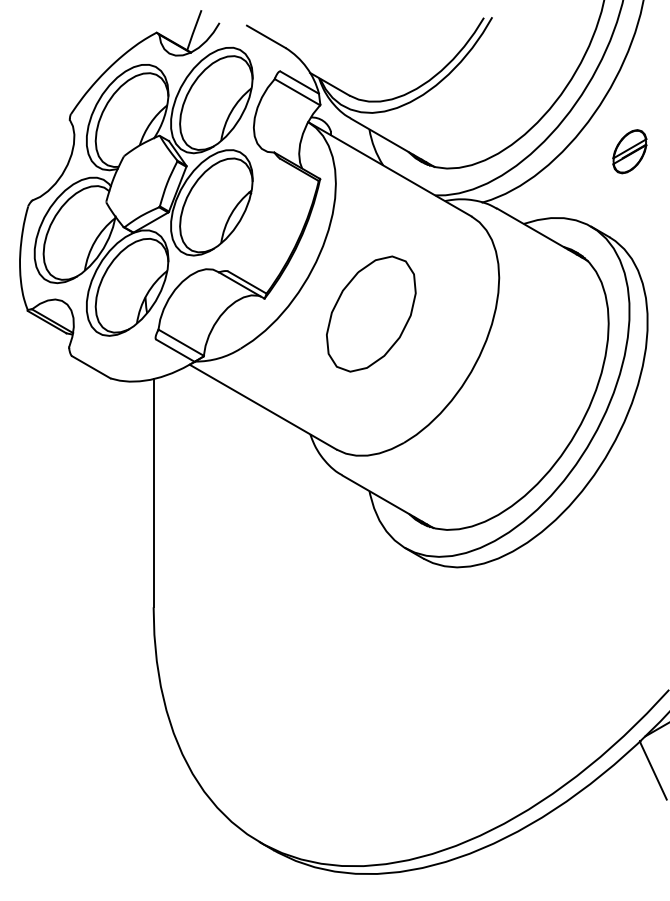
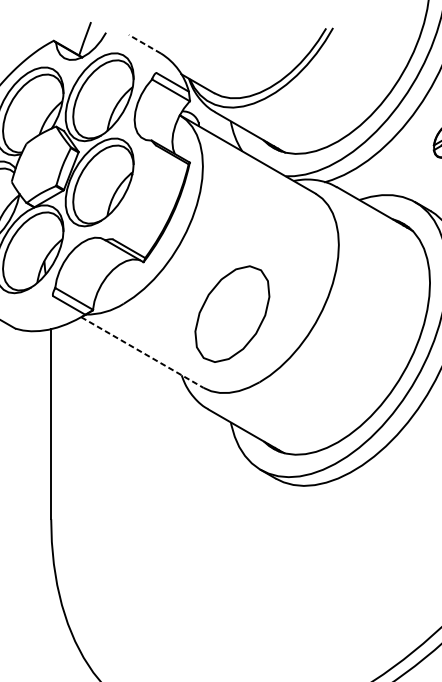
line: (265, 36) -> (144, 43), solid -> dashed
part: (371, 313) -> (232, 313), moved
line: (263, 407) -> (142, 352), solid -> dashed

